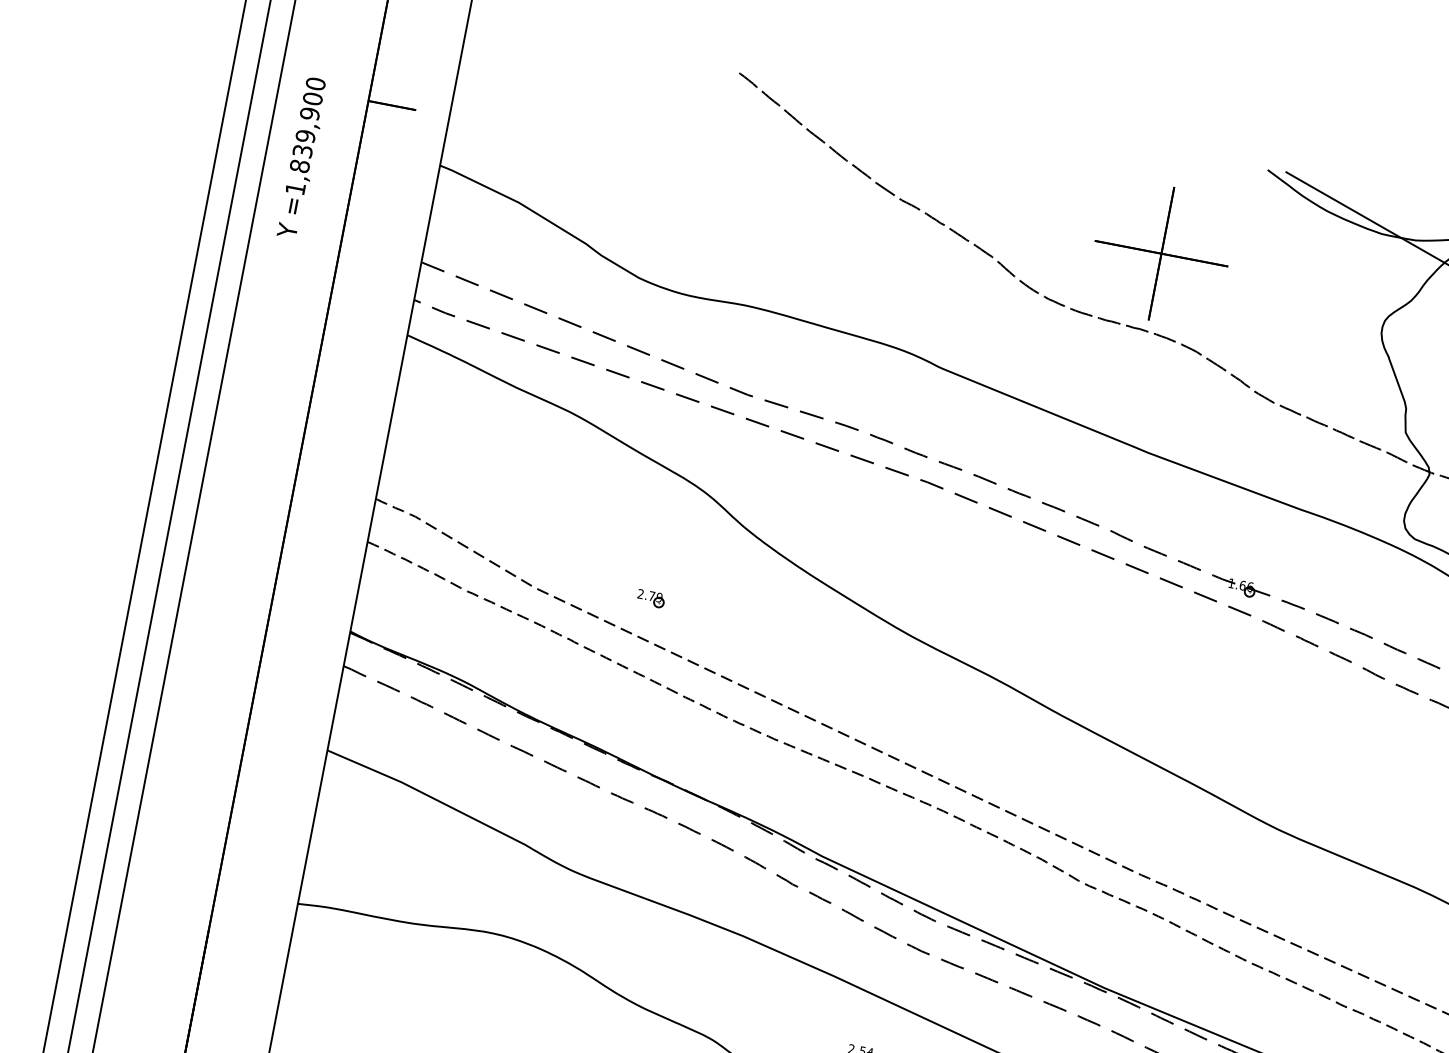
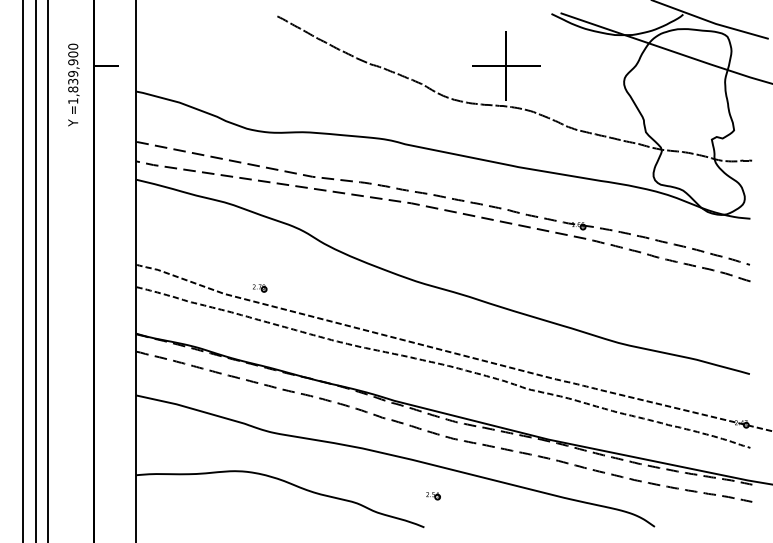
text: (302, 156) -> (73, 84), moved
part: (652, 599) -> (260, 288), moved

